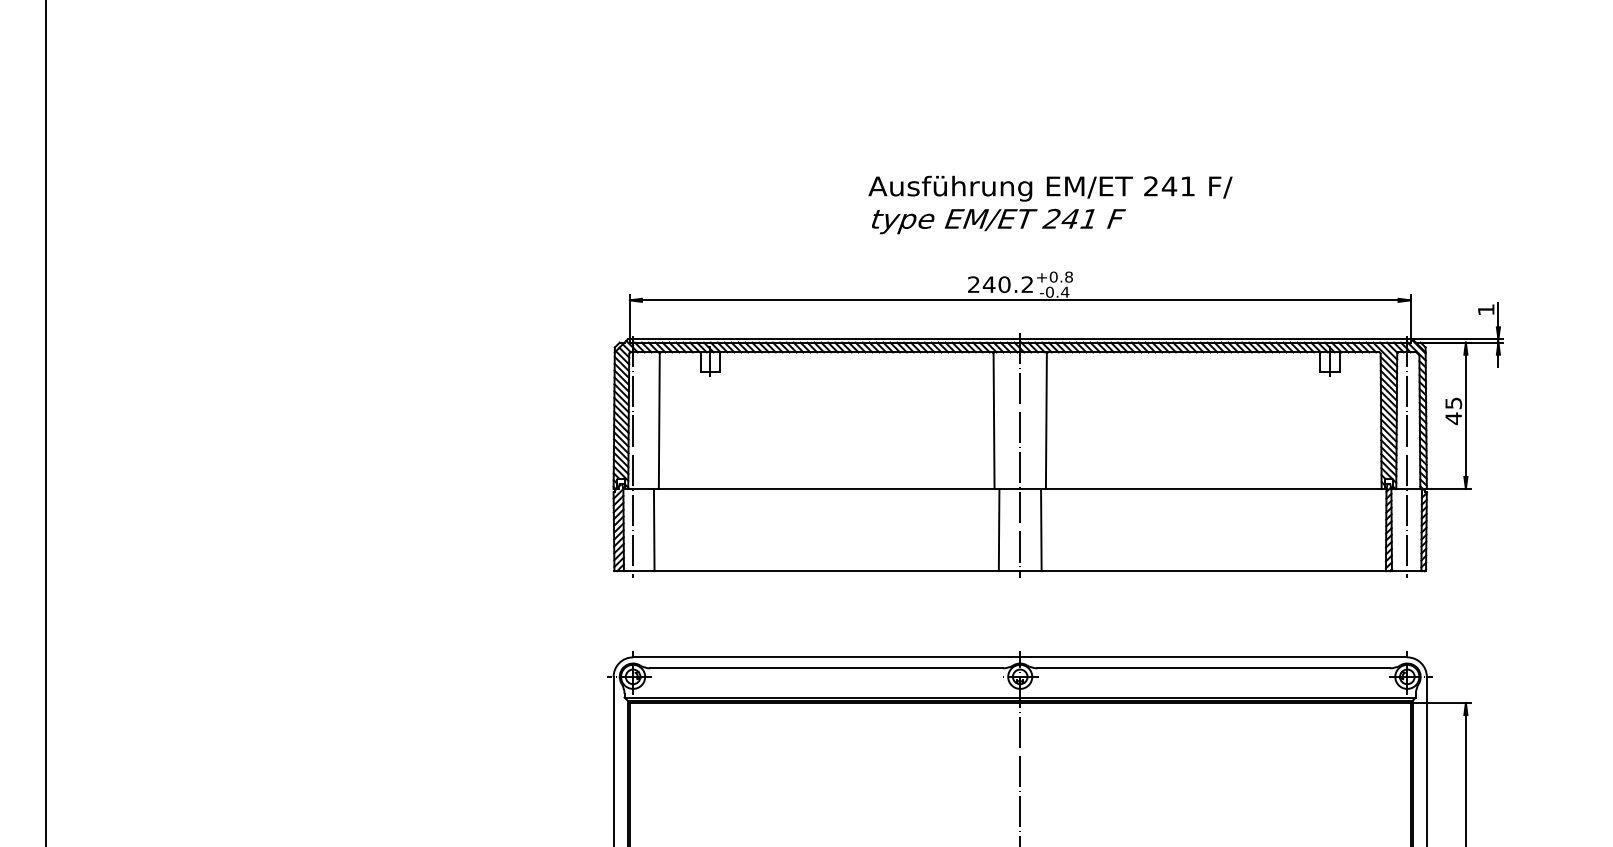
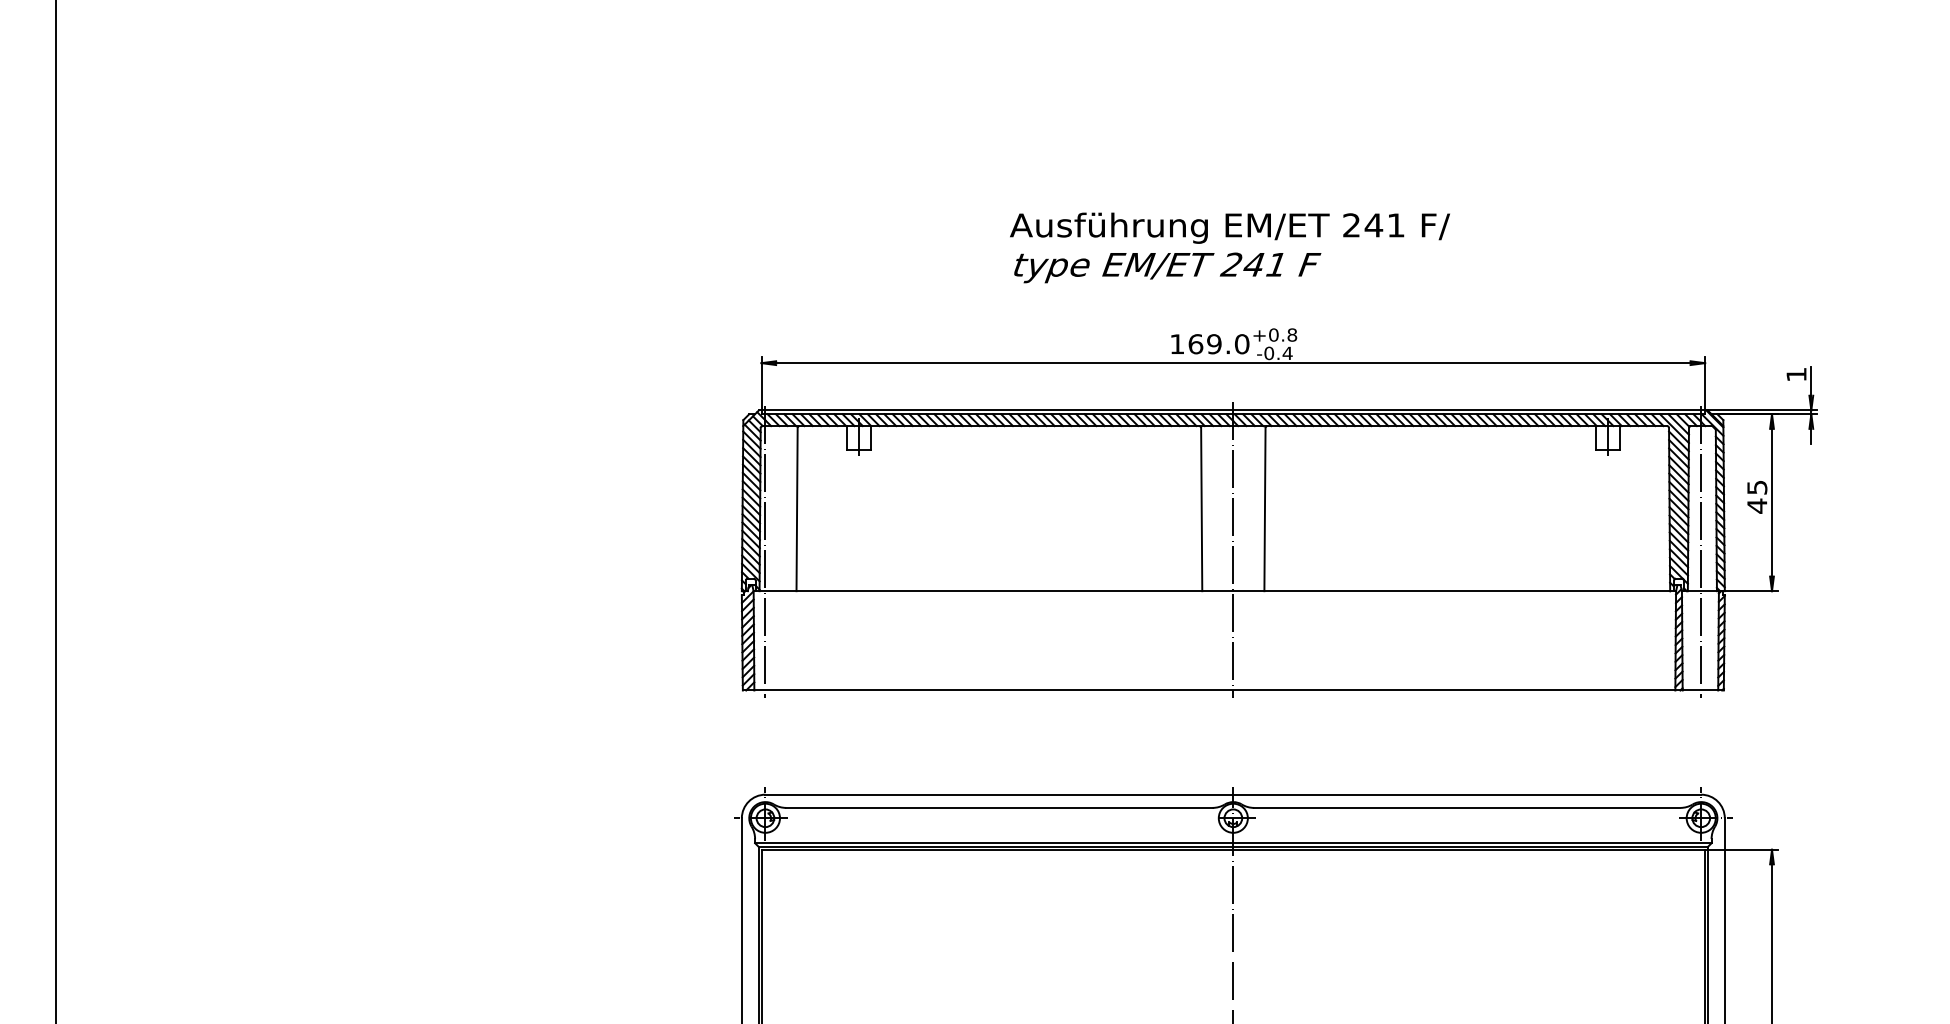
text: (1050, 204) -> (1230, 247), moved
text: (1000, 284) -> (1209, 343), 240.2 -> 169.0
line: (653, 530) -> (790, 641), removed
line: (998, 530) -> (1207, 641), removed
line: (1041, 530) -> (1259, 641), removed

